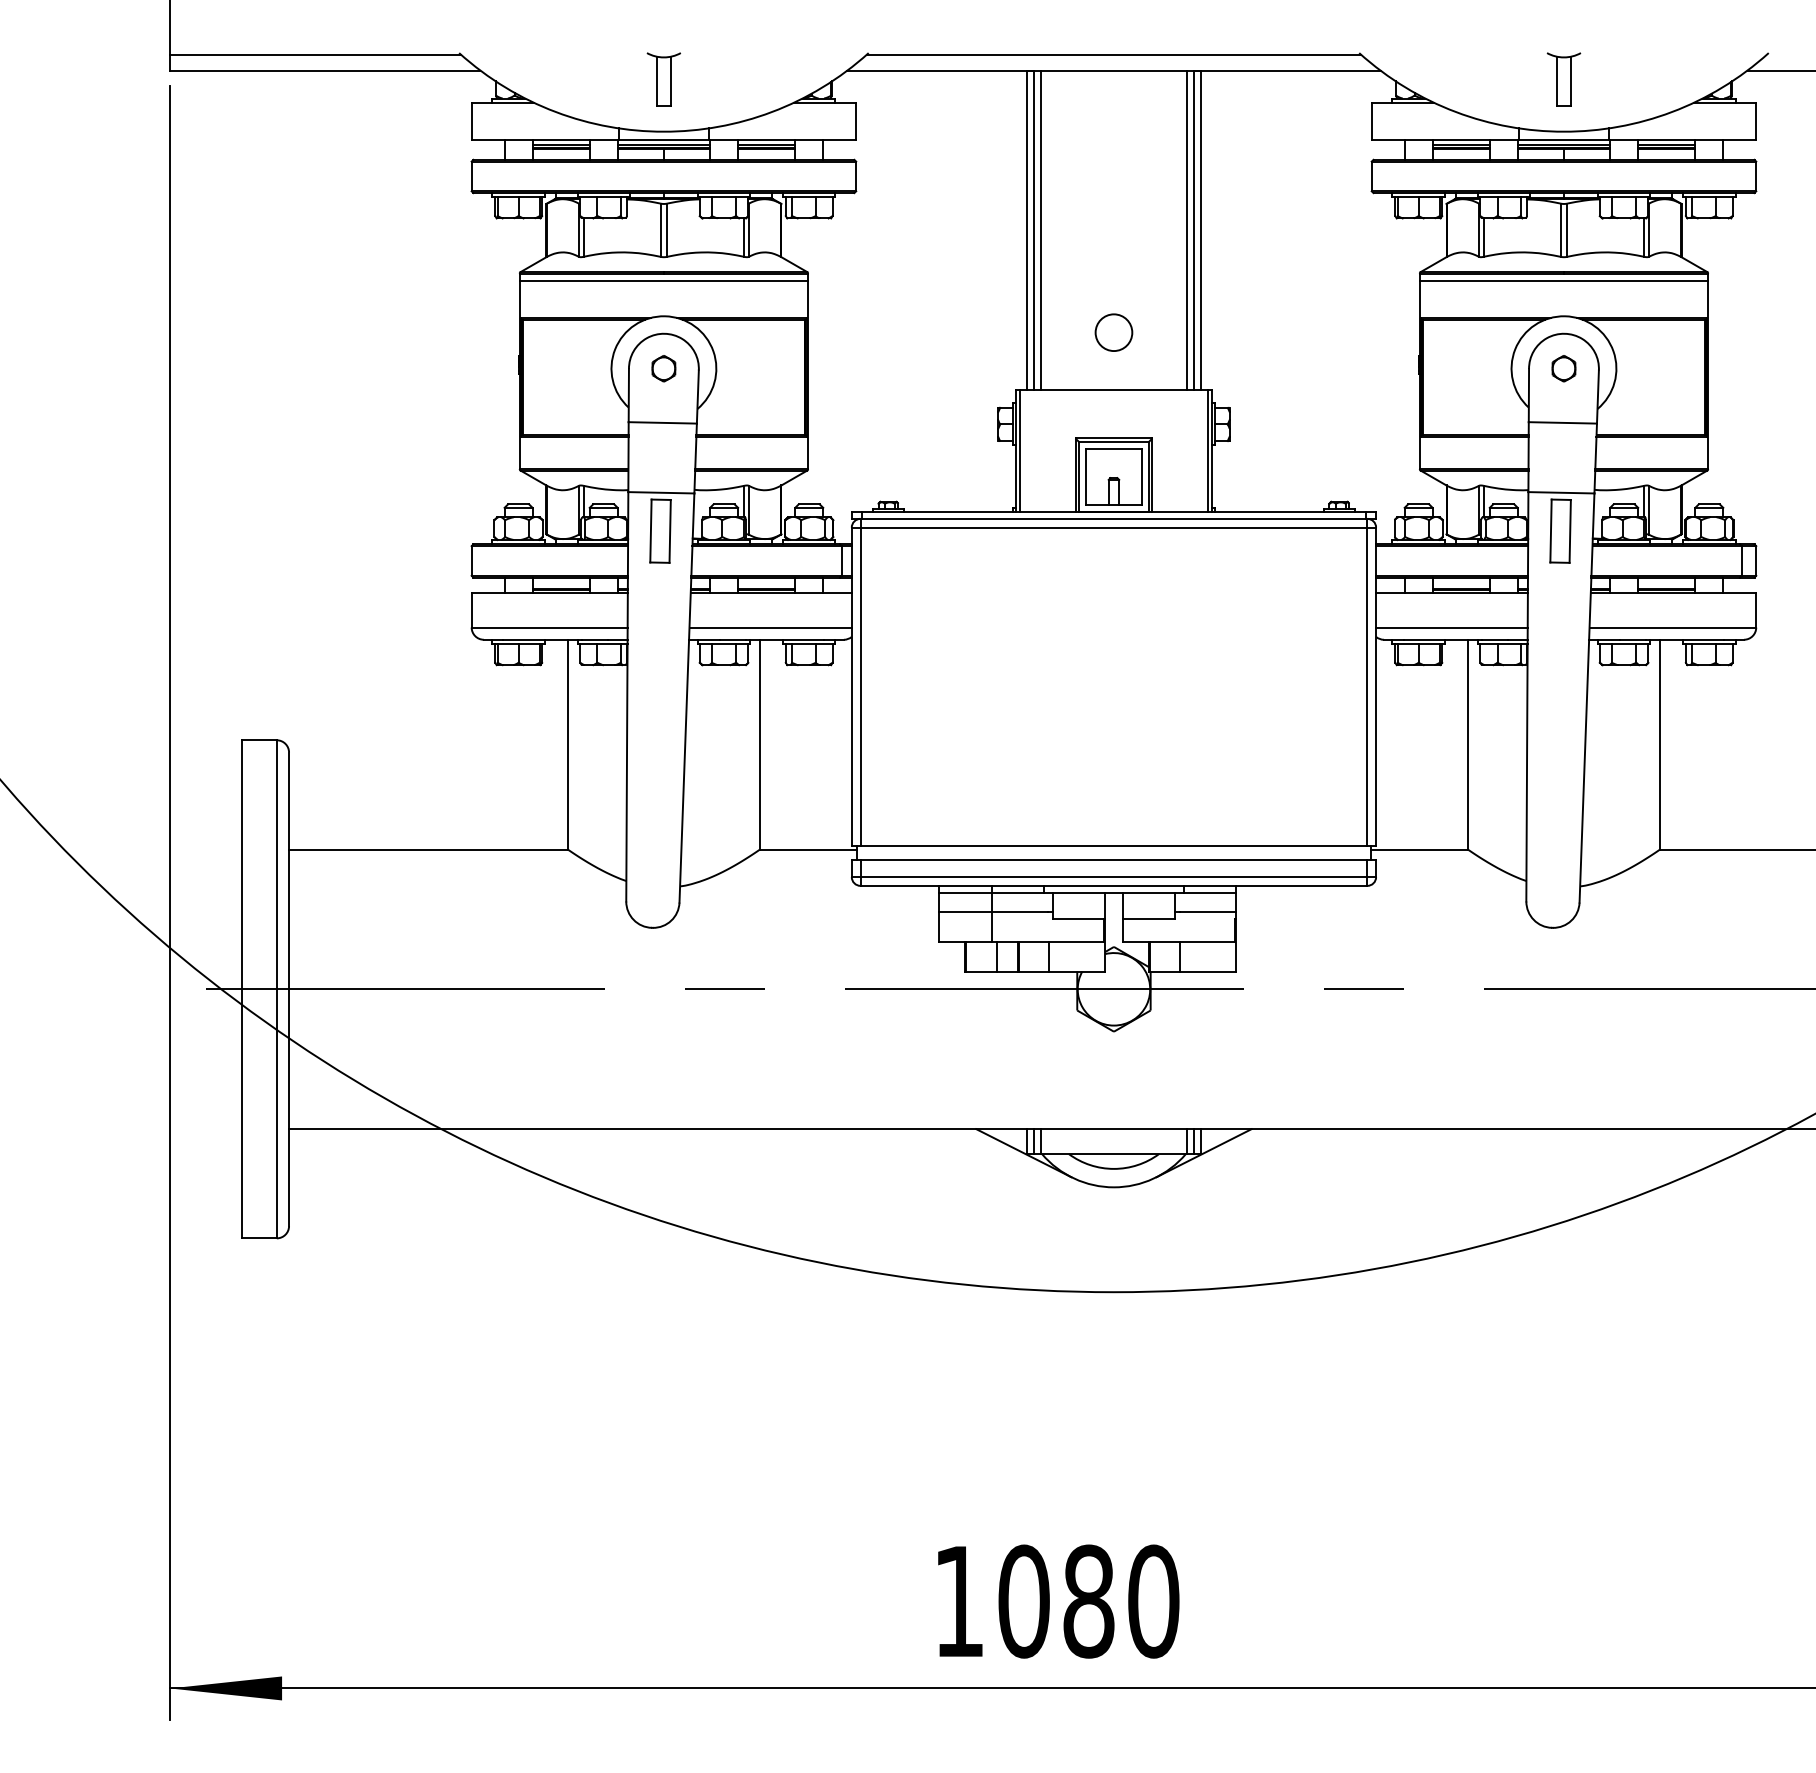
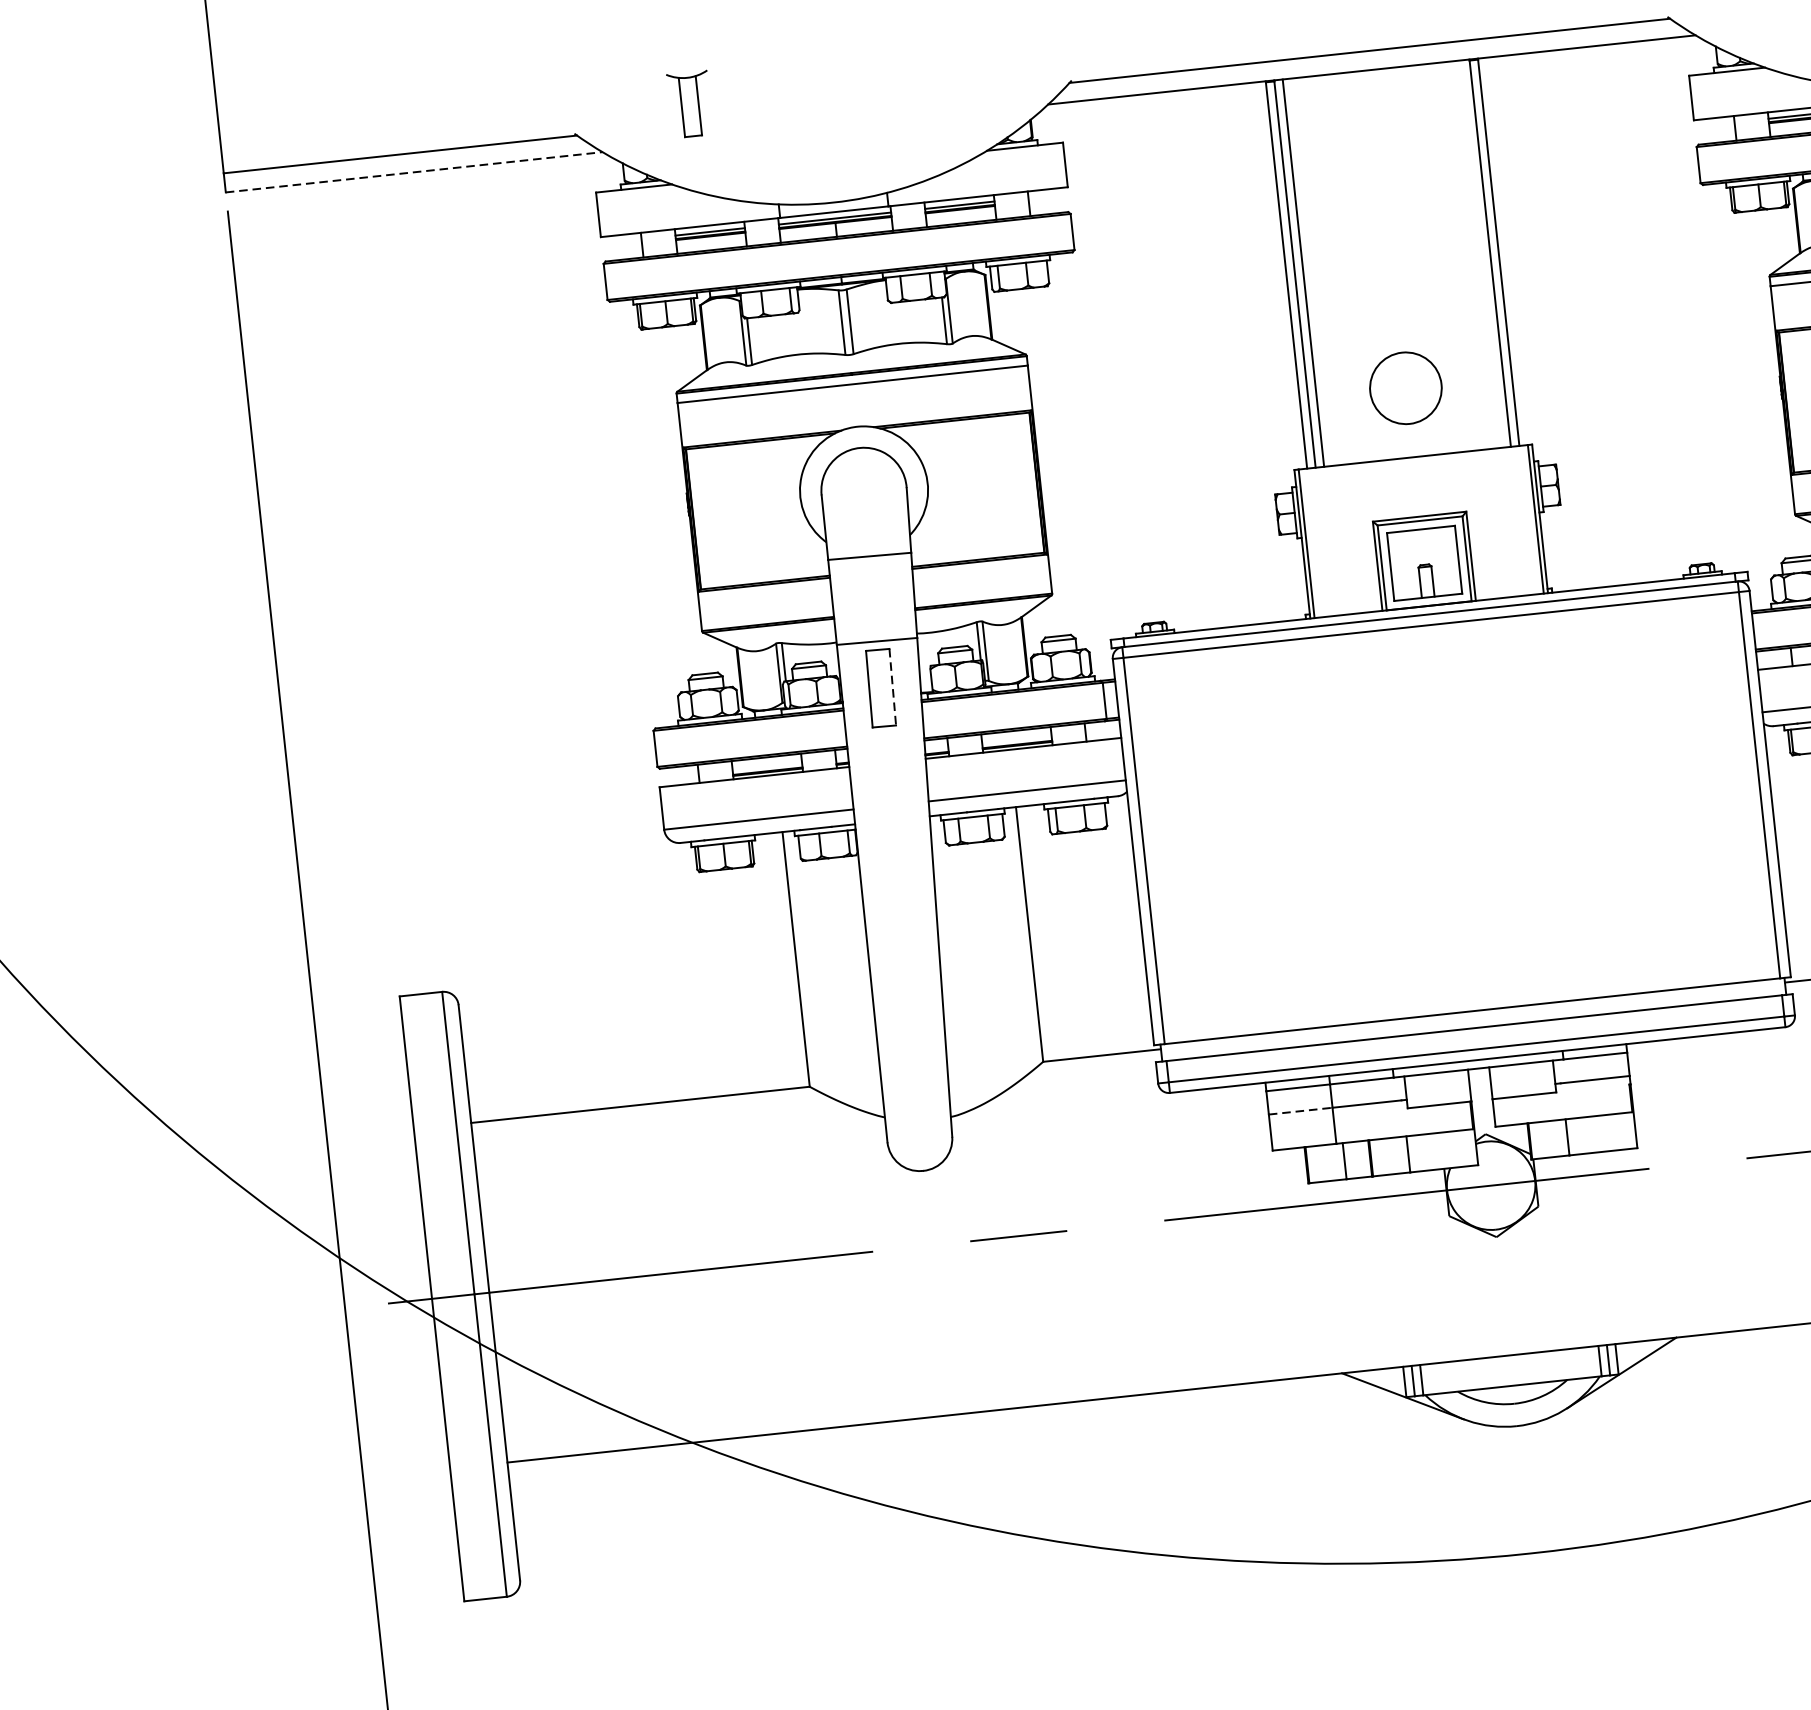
line: (325, 70) -> (414, 172), solid -> dashed
part: (663, 79) -> (689, 104), moved
line: (1187, 229) -> (1481, 253), removed
circle: (1113, 332) -> (1405, 388), size x1.6
part: (663, 368) -> (863, 490), removed
line: (670, 531) -> (893, 687), solid -> dashed
line: (965, 912) -> (1300, 1111), solid -> dashed

